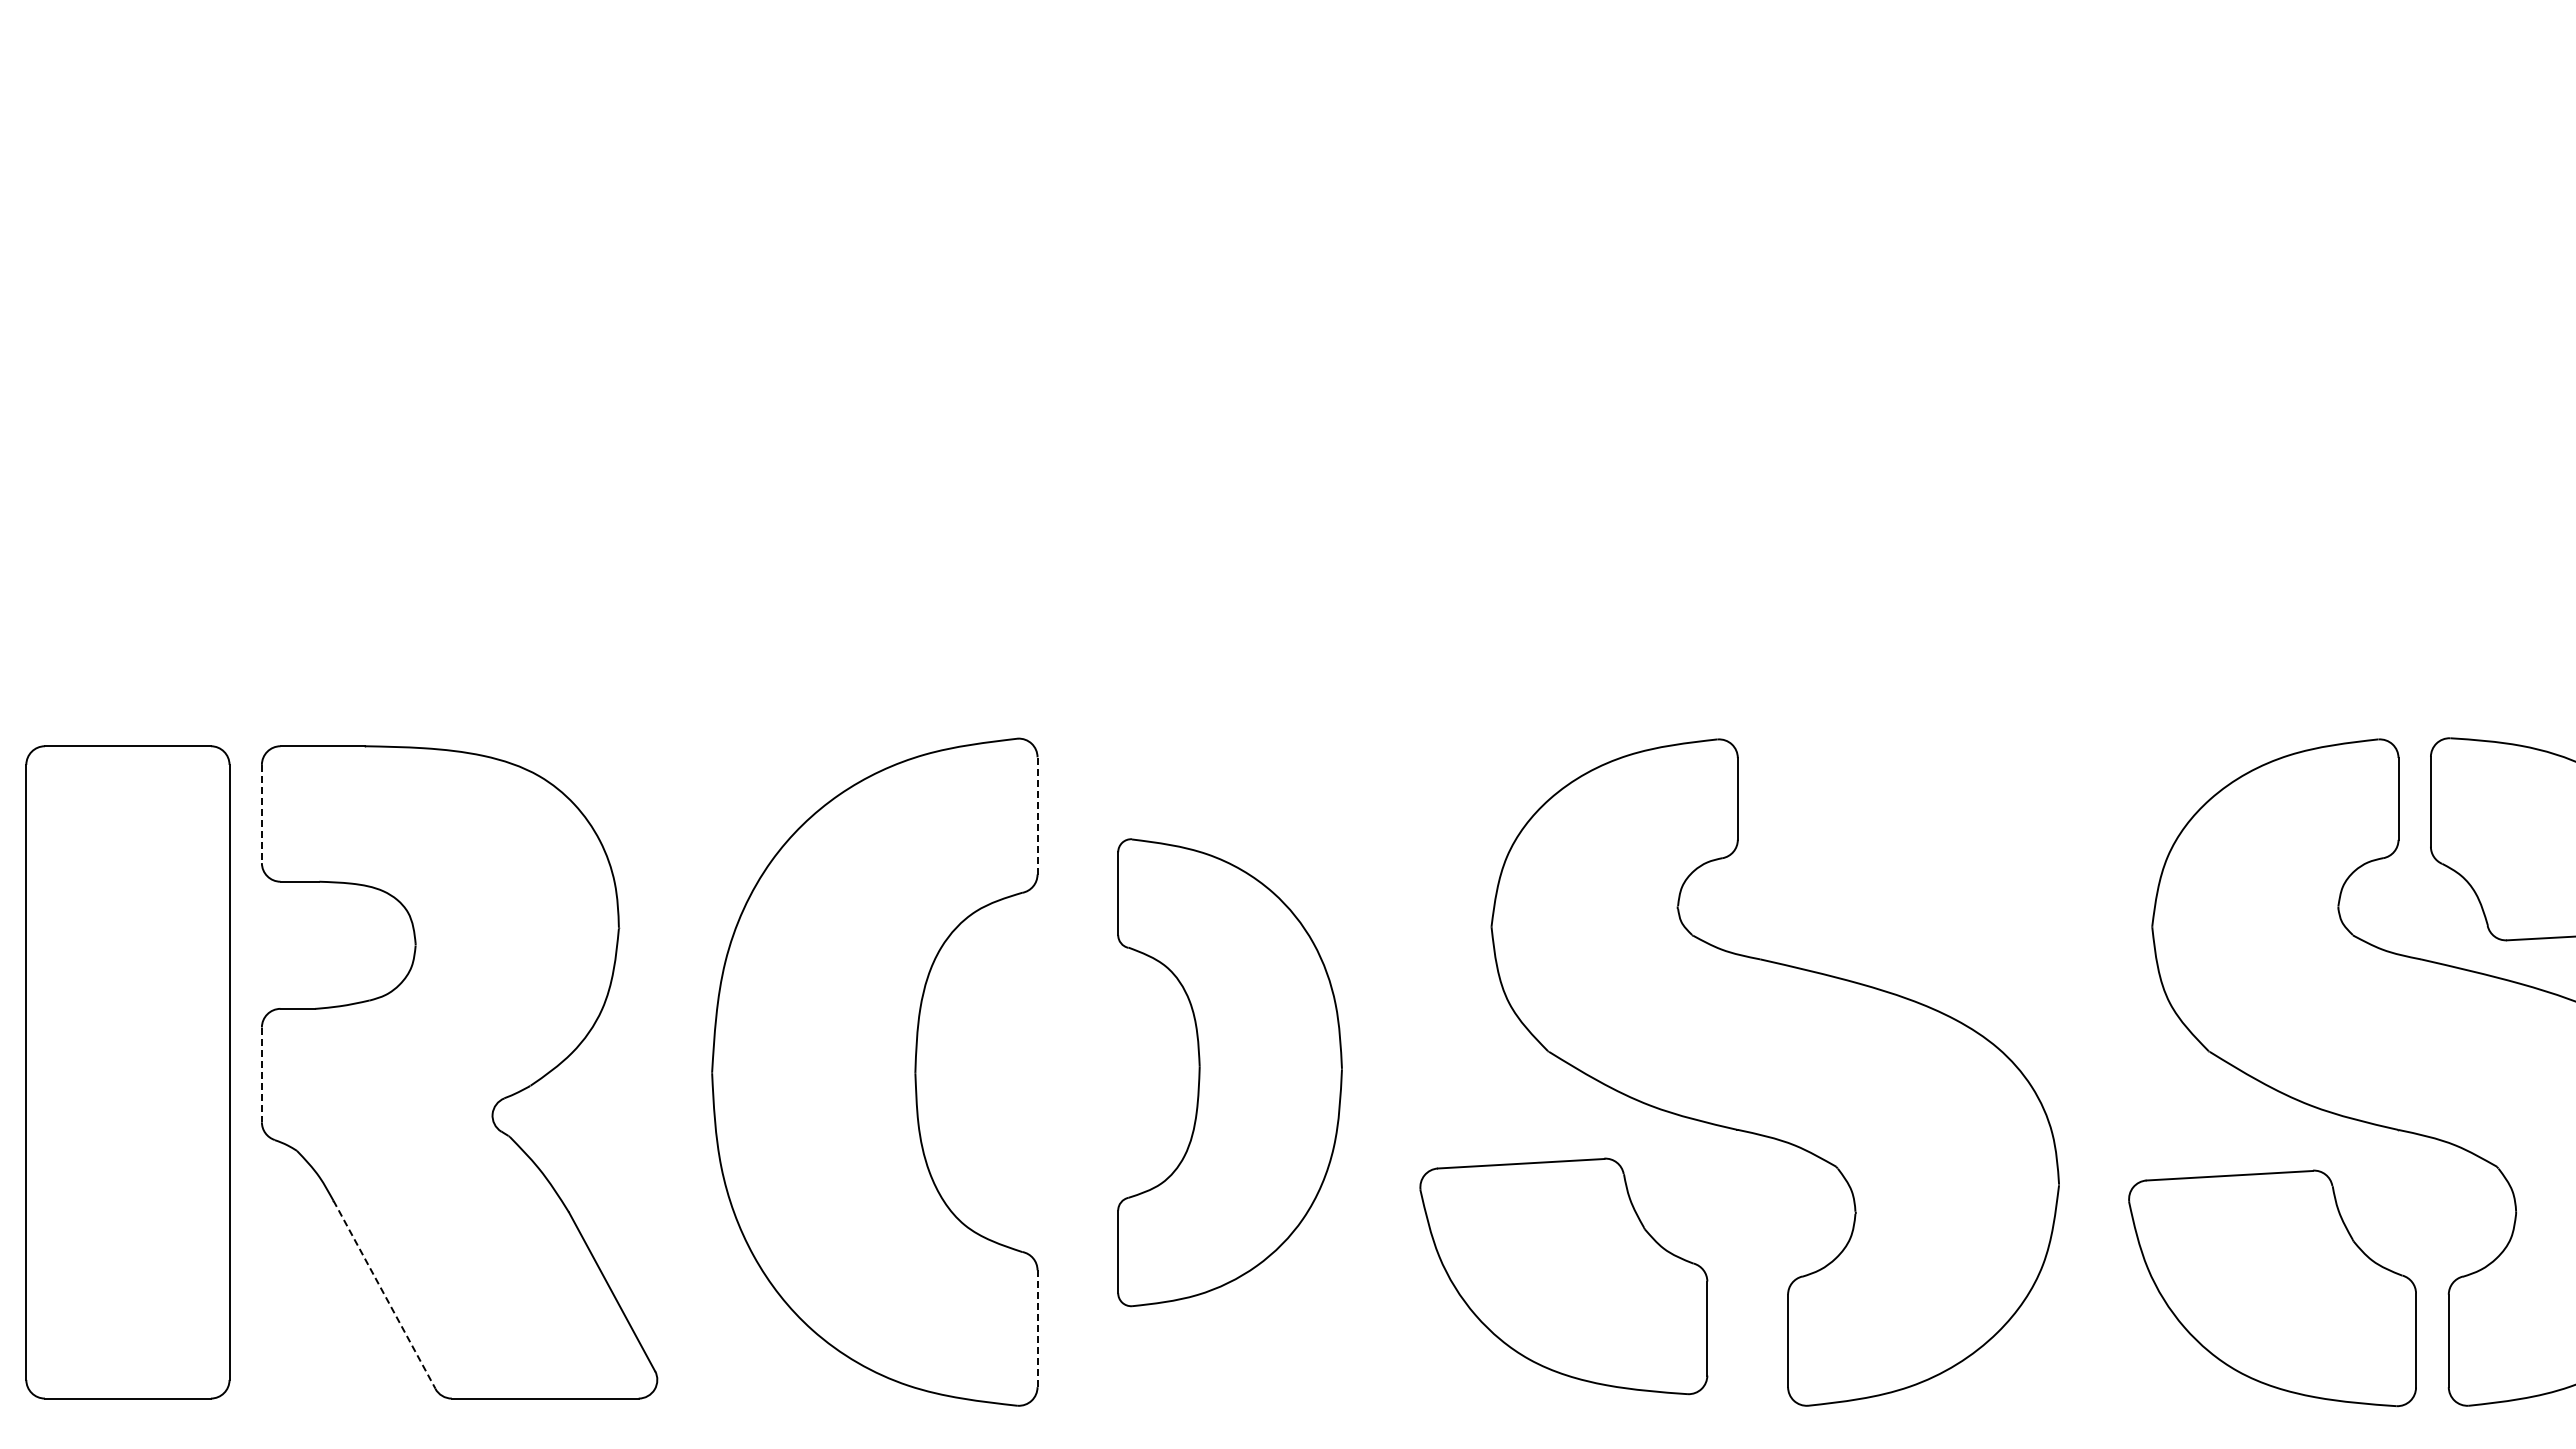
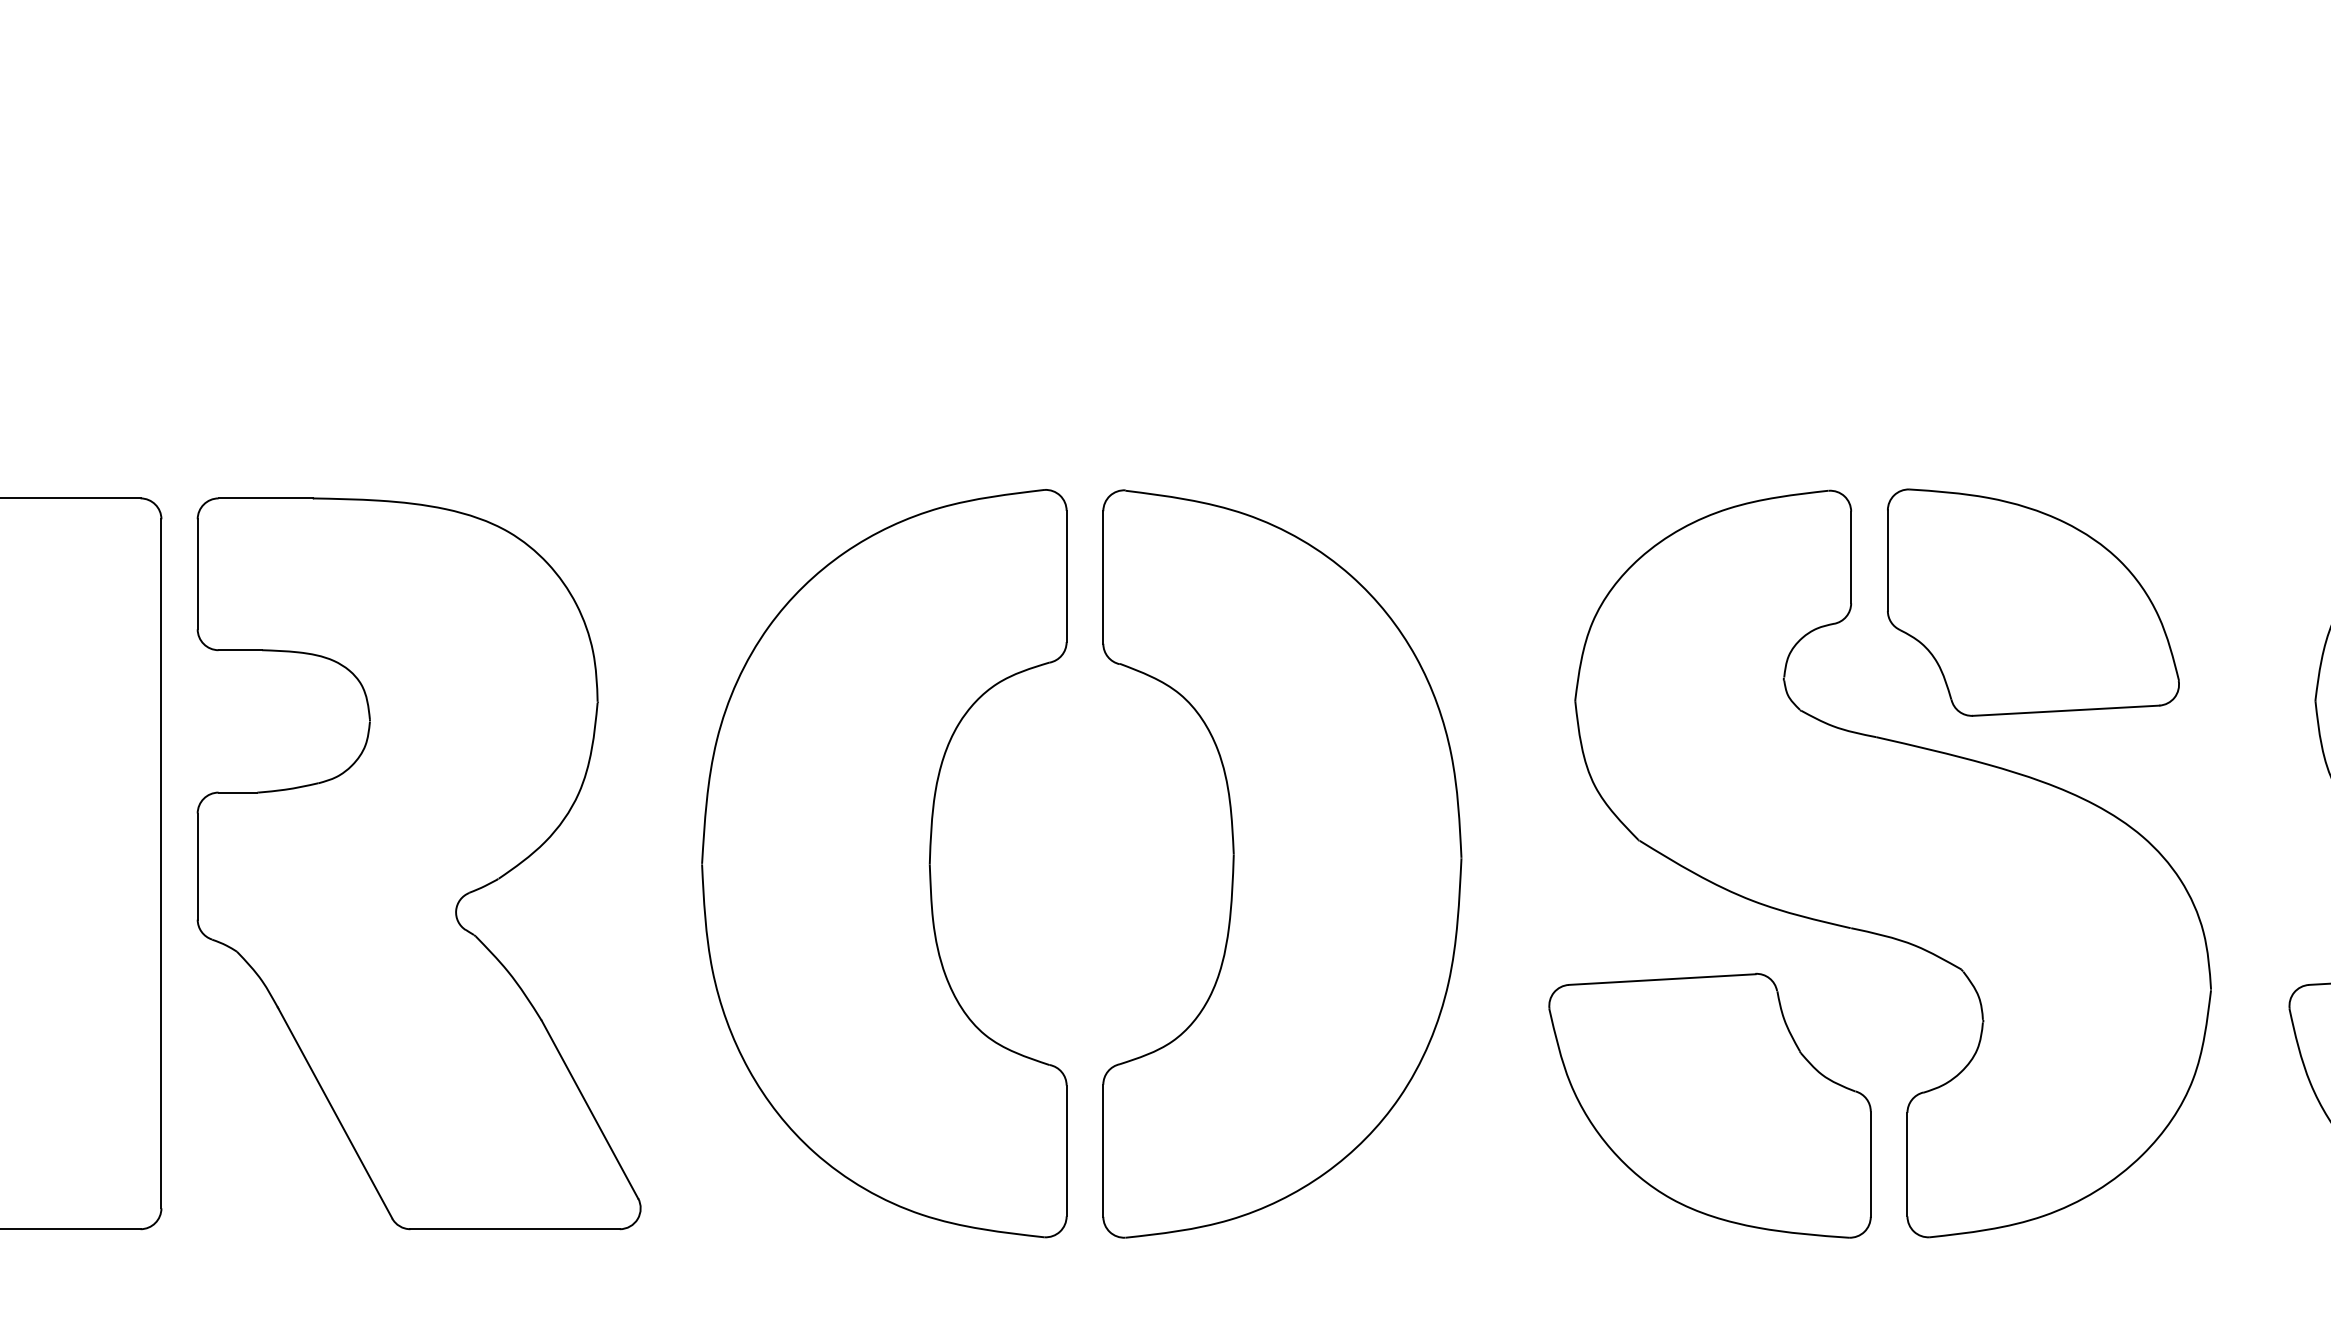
line: (261, 814) -> (197, 574), dashed -> solid
line: (1037, 815) -> (1066, 575), dashed -> solid
part: (1900, 839) -> (2033, 602), added
part: (1229, 1072) -> (1281, 863), size x1.43
line: (261, 1075) -> (197, 867), dashed -> solid
part: (1563, 1276) -> (1709, 1105), moved
line: (384, 1294) -> (335, 1112), dashed -> solid
line: (1037, 1328) -> (1066, 1150), dashed -> solid

